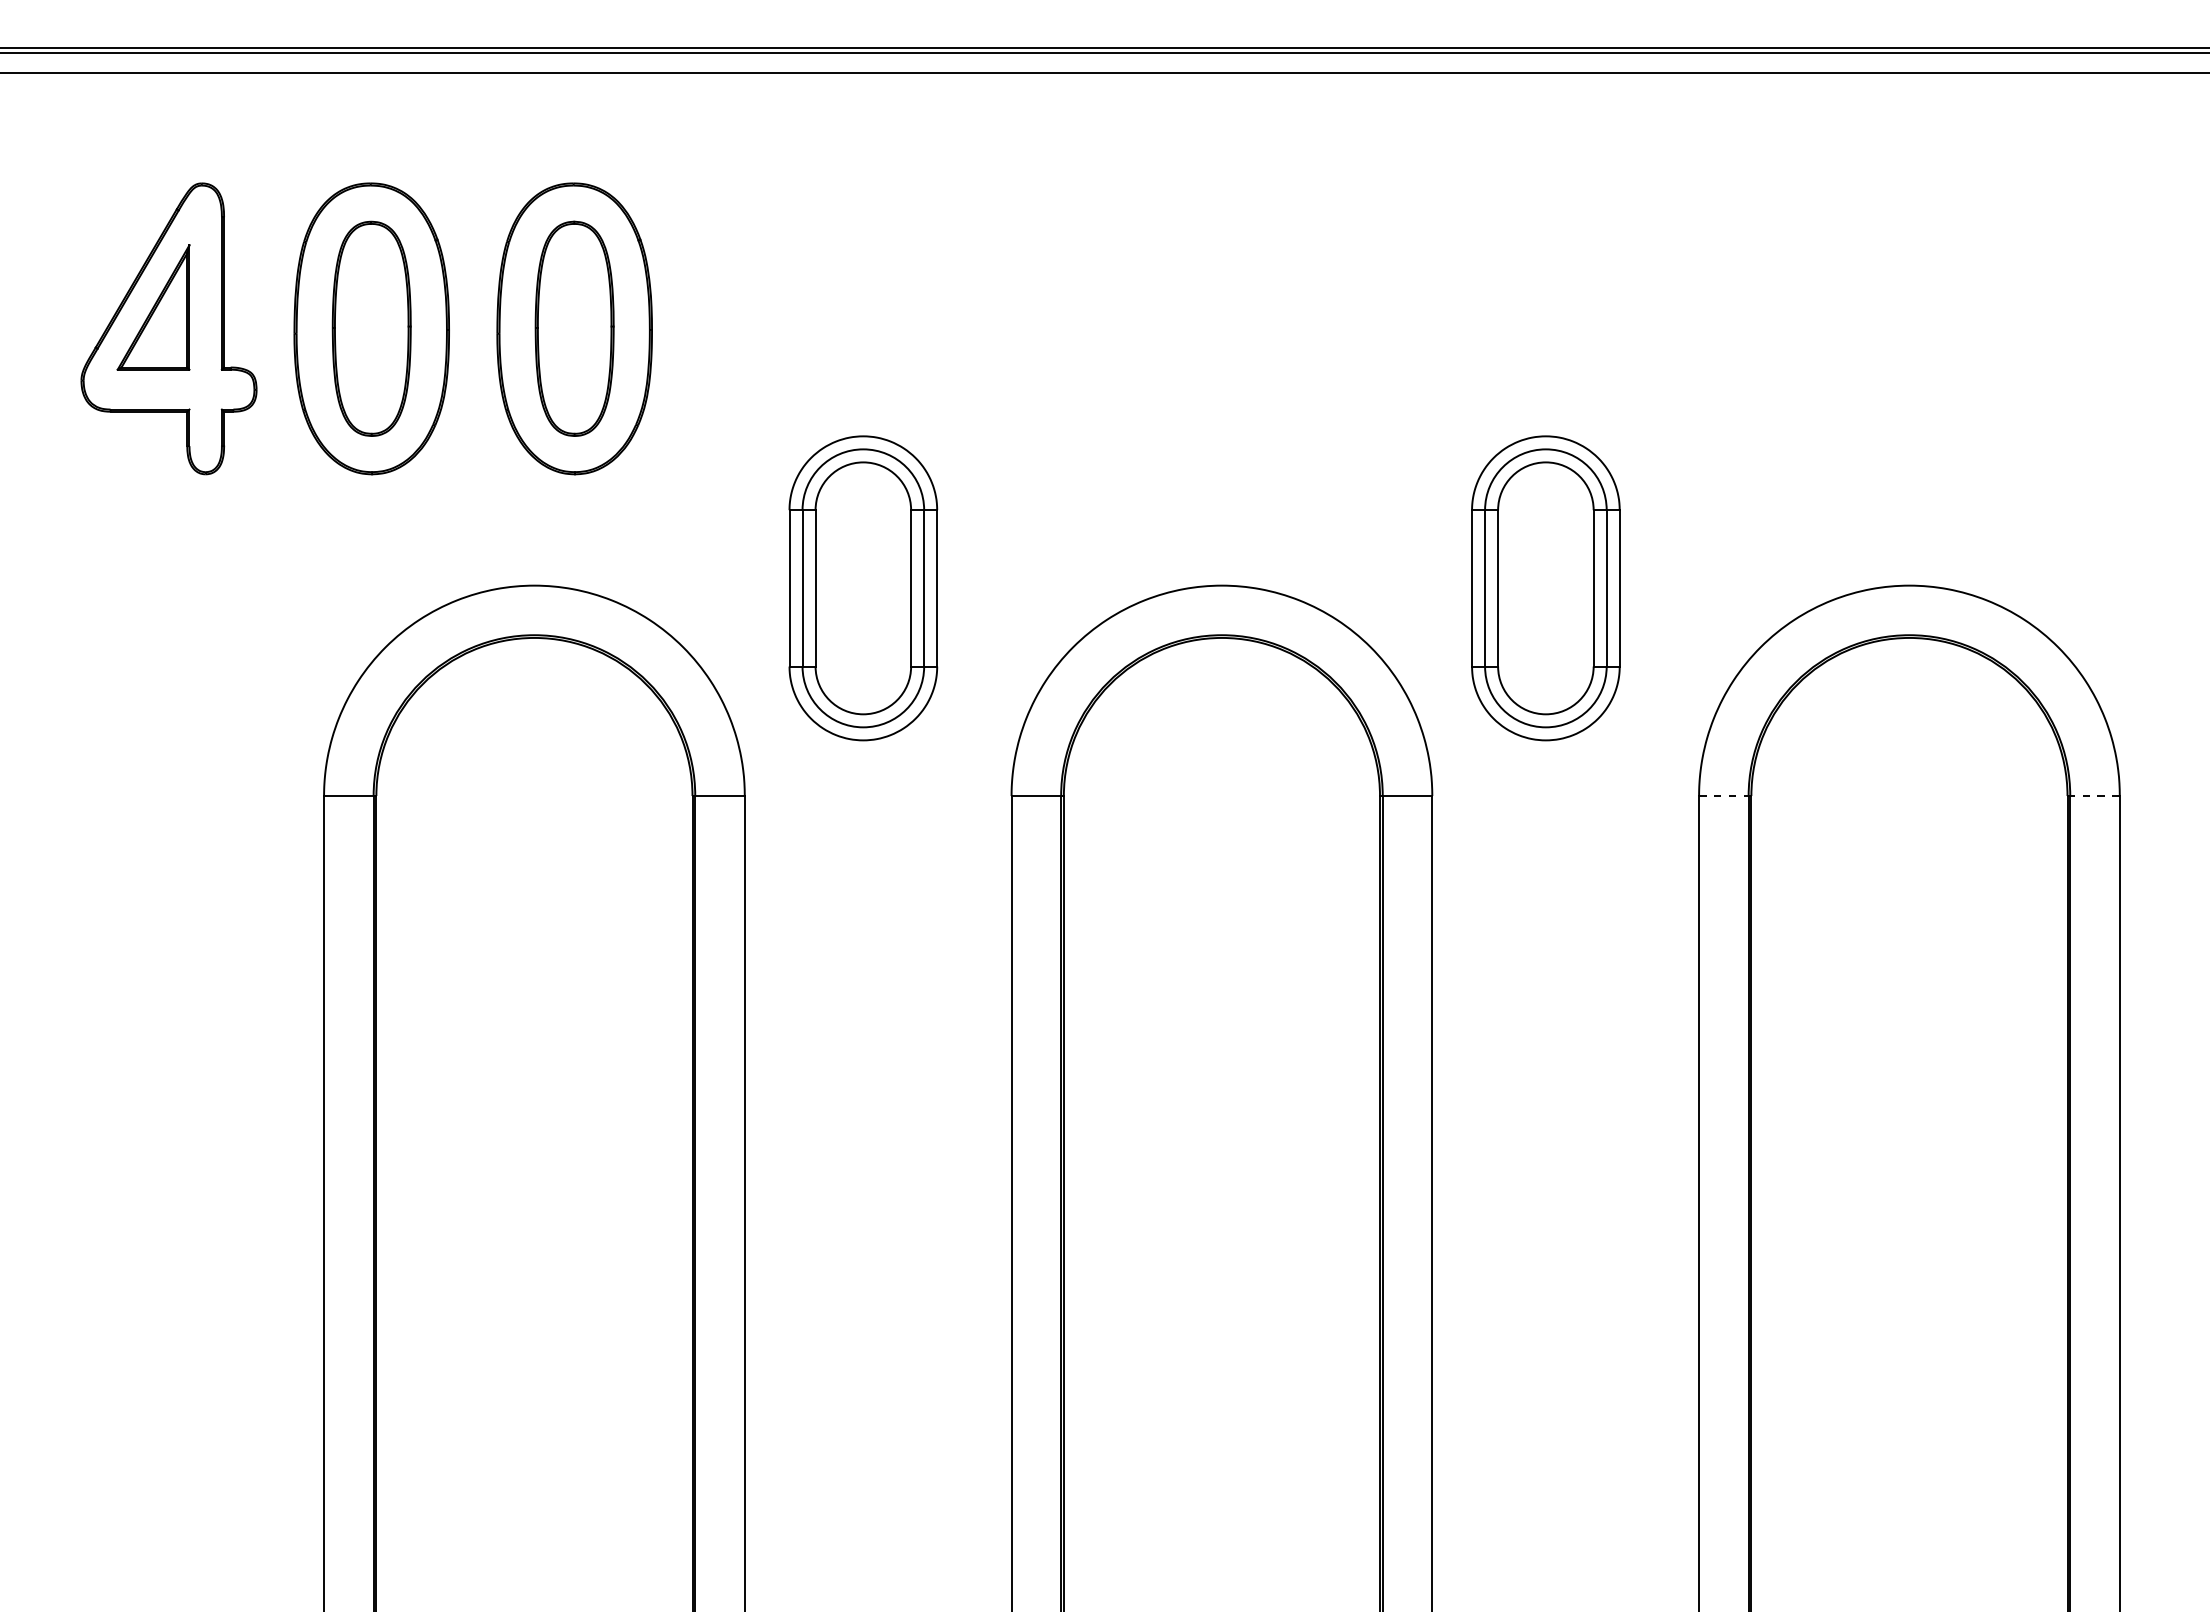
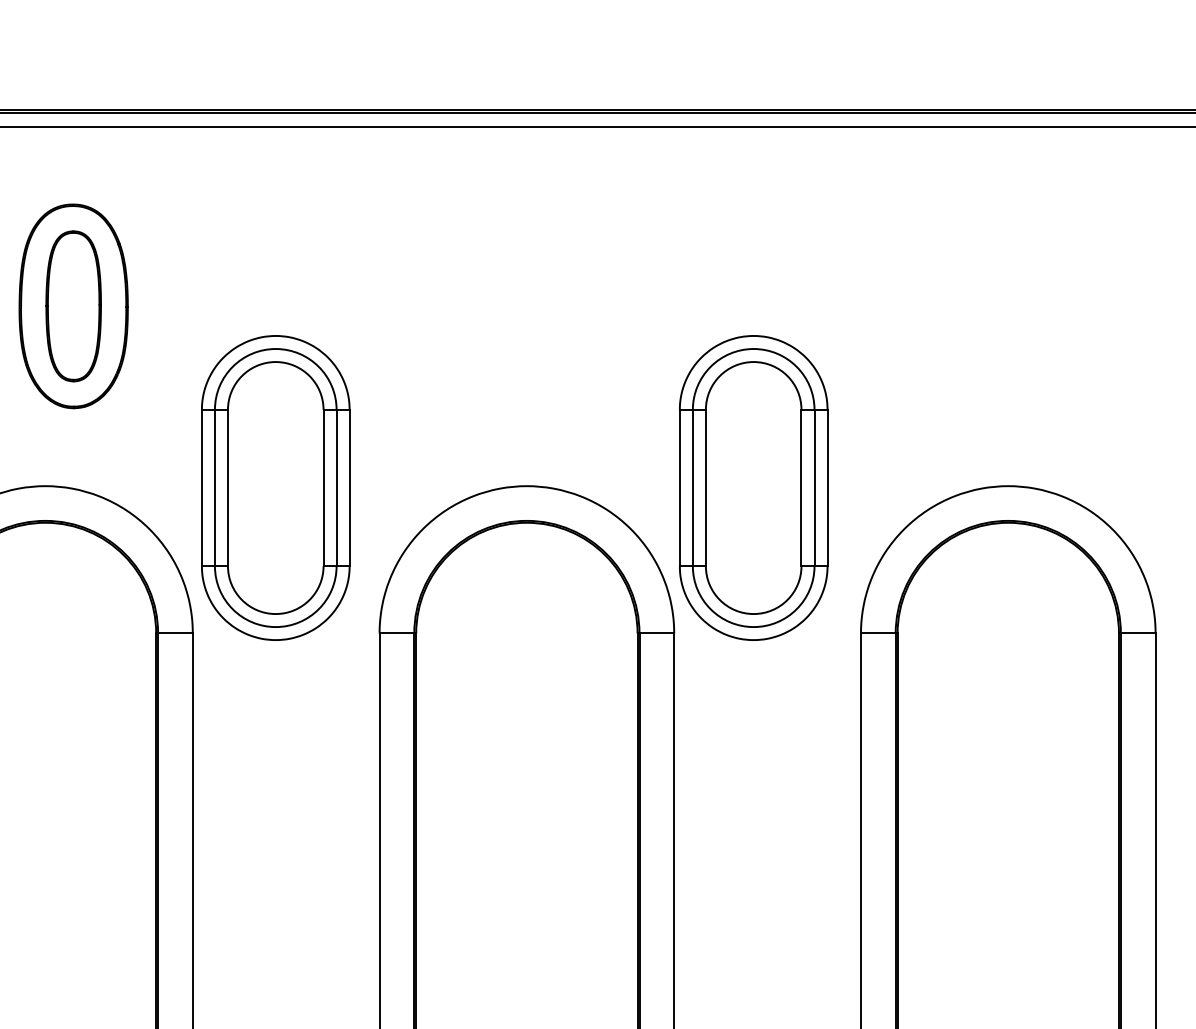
part: (863, 588) -> (275, 488), size x1.43
part: (1545, 588) -> (753, 488), size x1.43
line: (1723, 796) -> (878, 633), dashed -> solid
line: (2095, 796) -> (1138, 633), dashed -> solid

